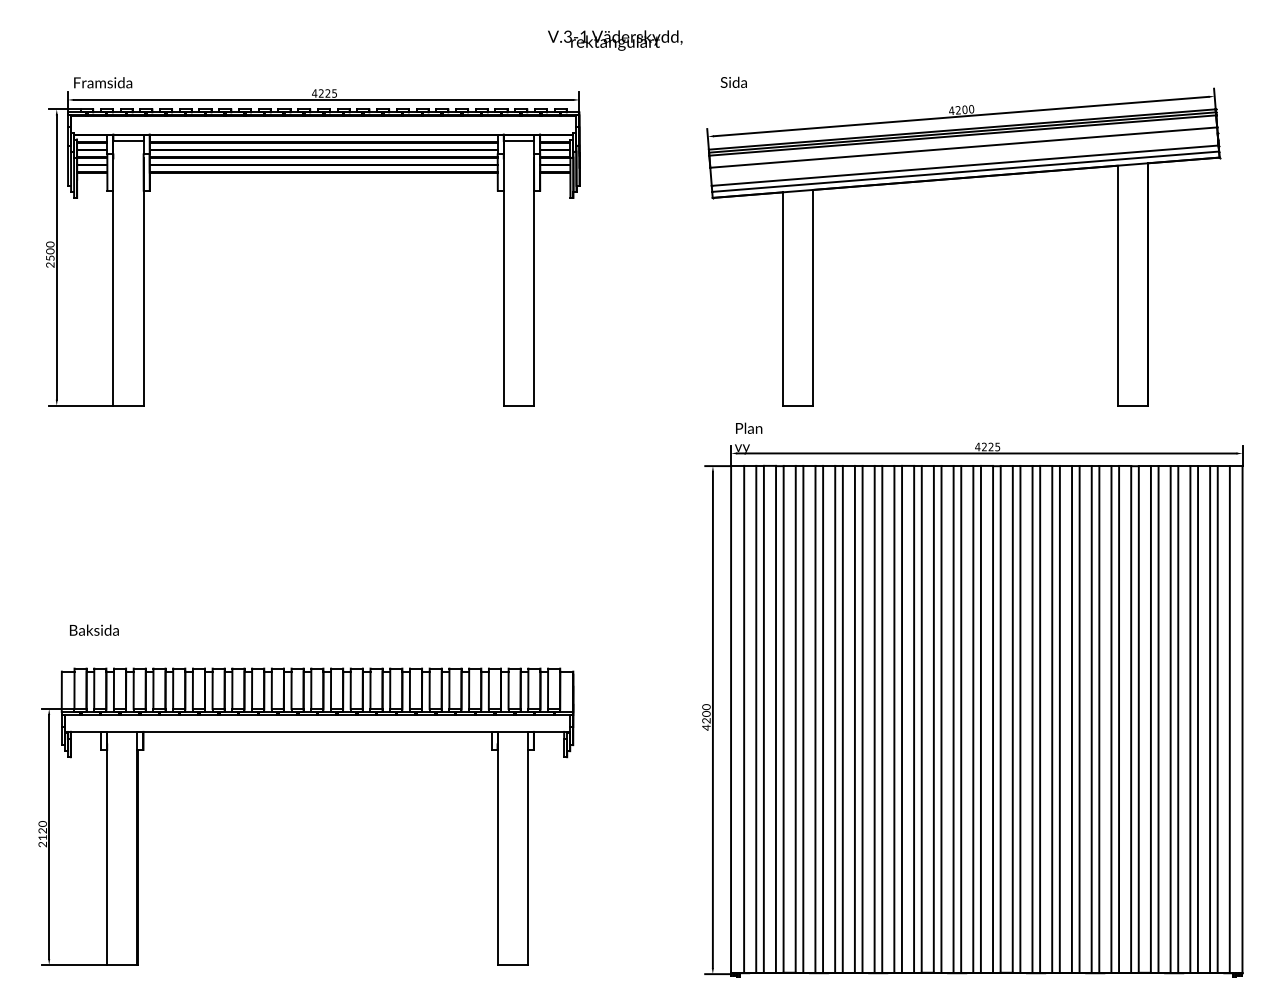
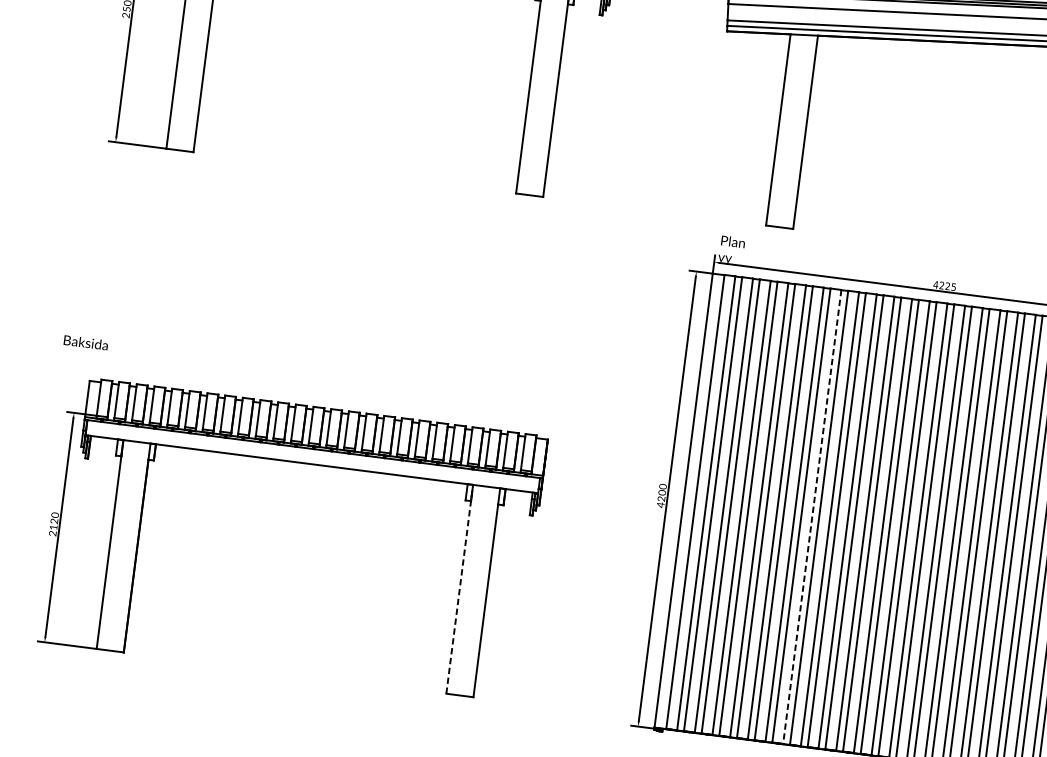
text: (94, 629) -> (86, 342), moved
line: (874, 719) -> (812, 517), solid -> dashed
line: (497, 848) -> (459, 589), solid -> dashed

